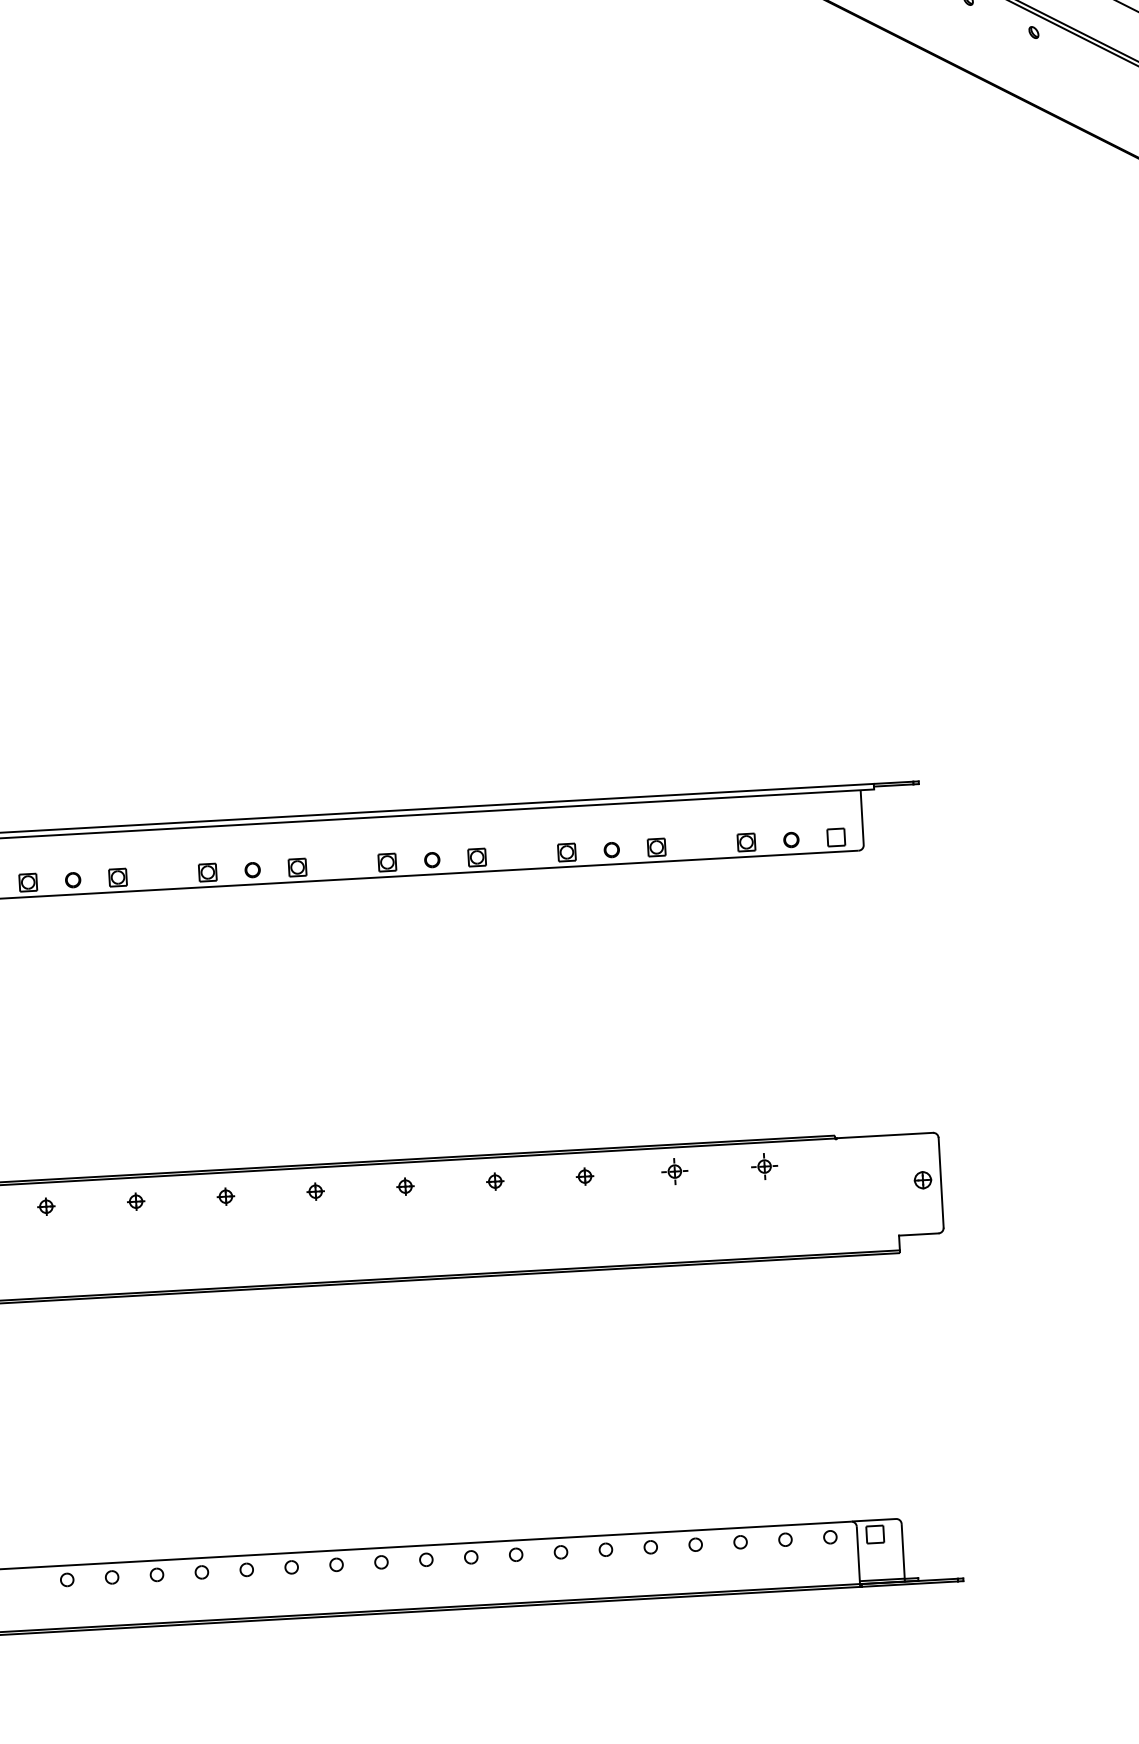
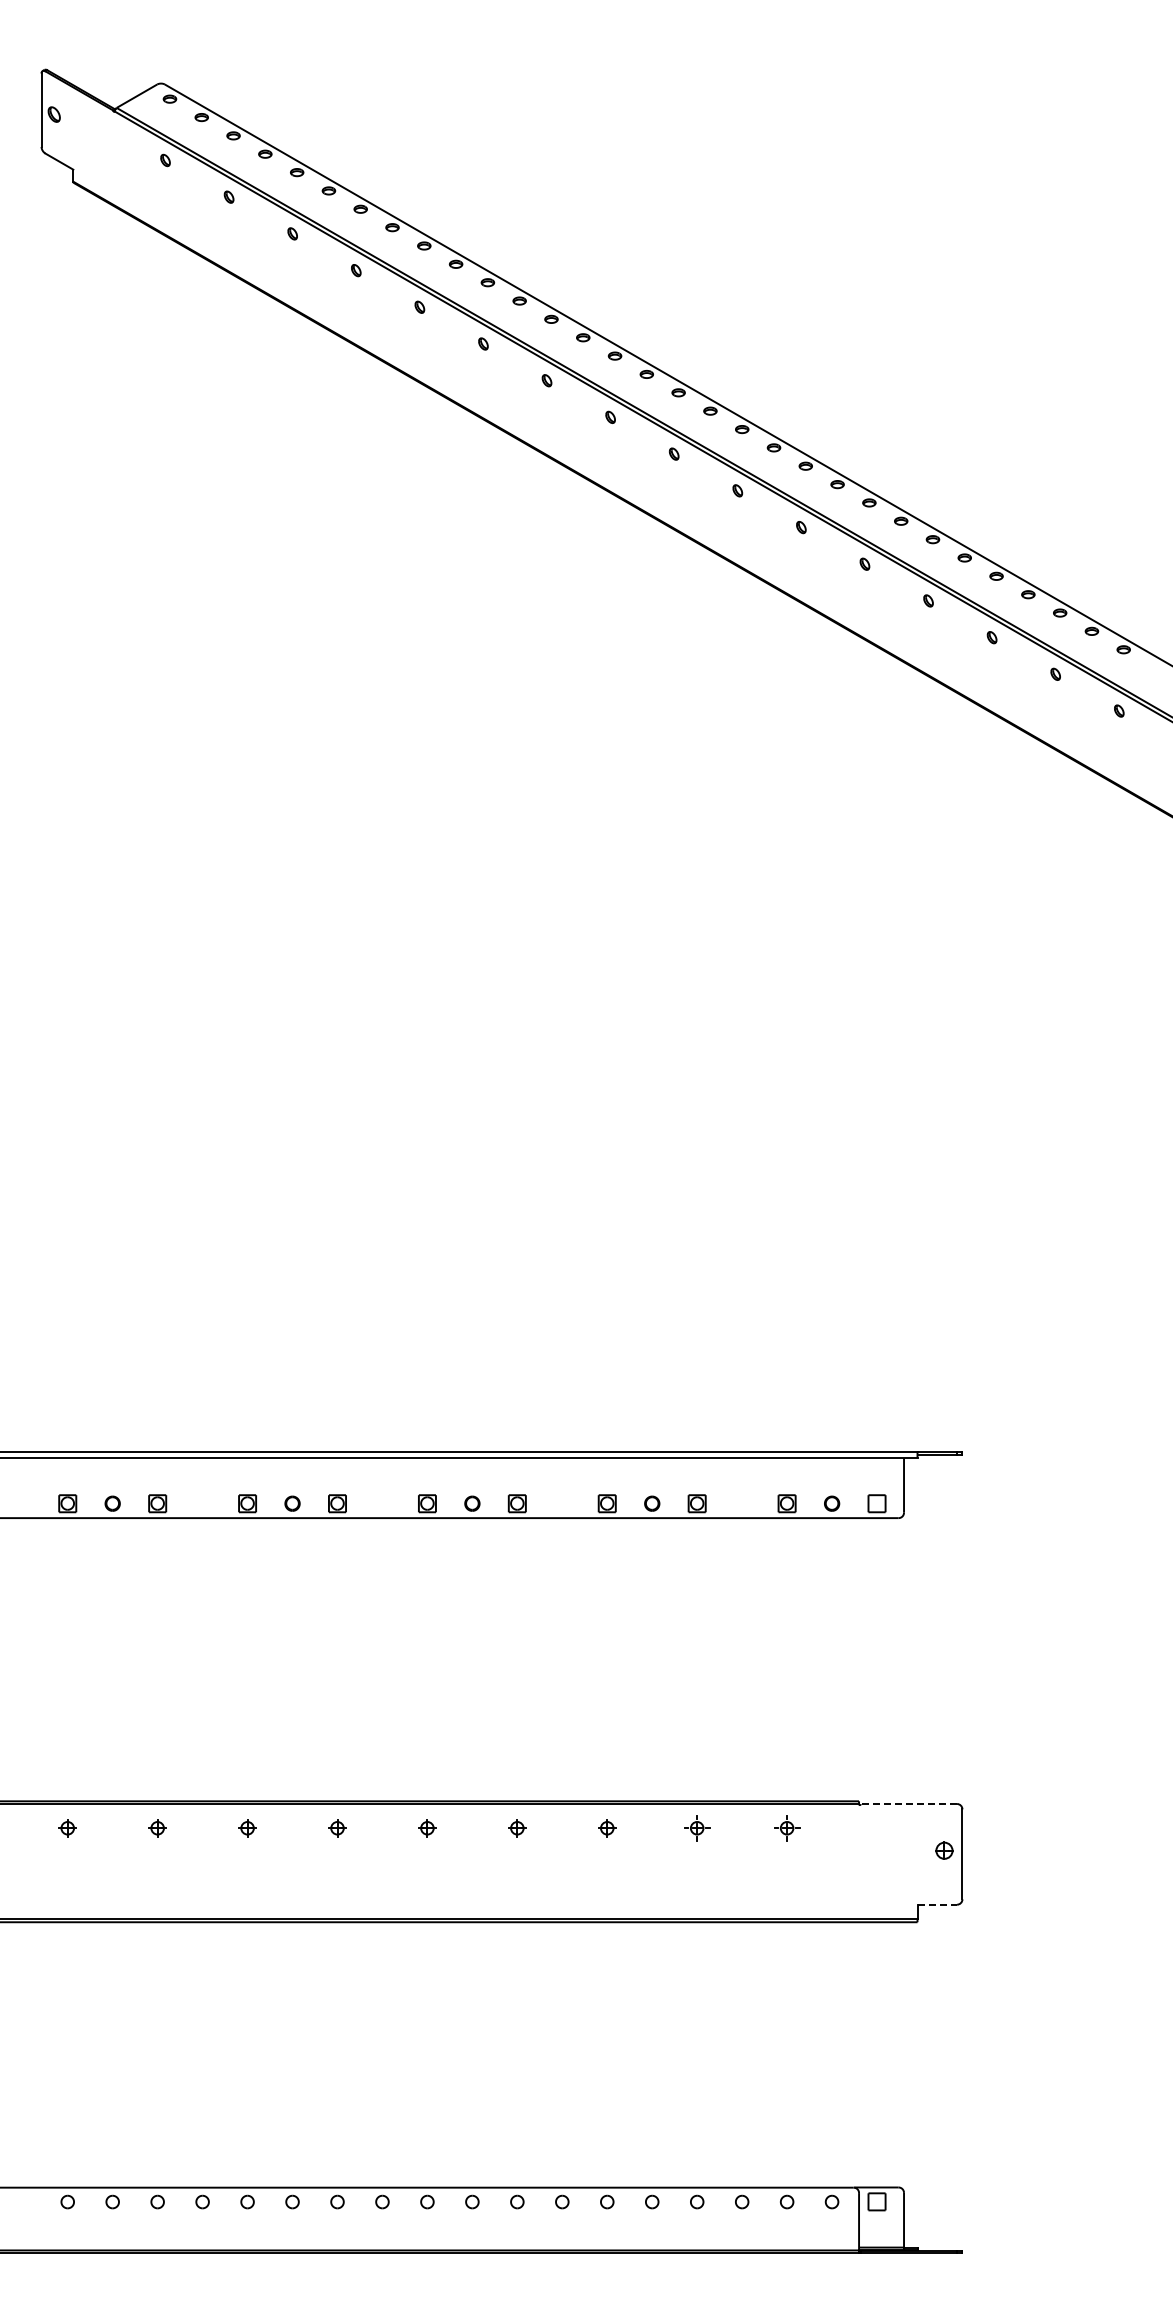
line: (884, 1136) -> (908, 1804), solid -> dashed
line: (919, 1234) -> (937, 1904), solid -> dashed

